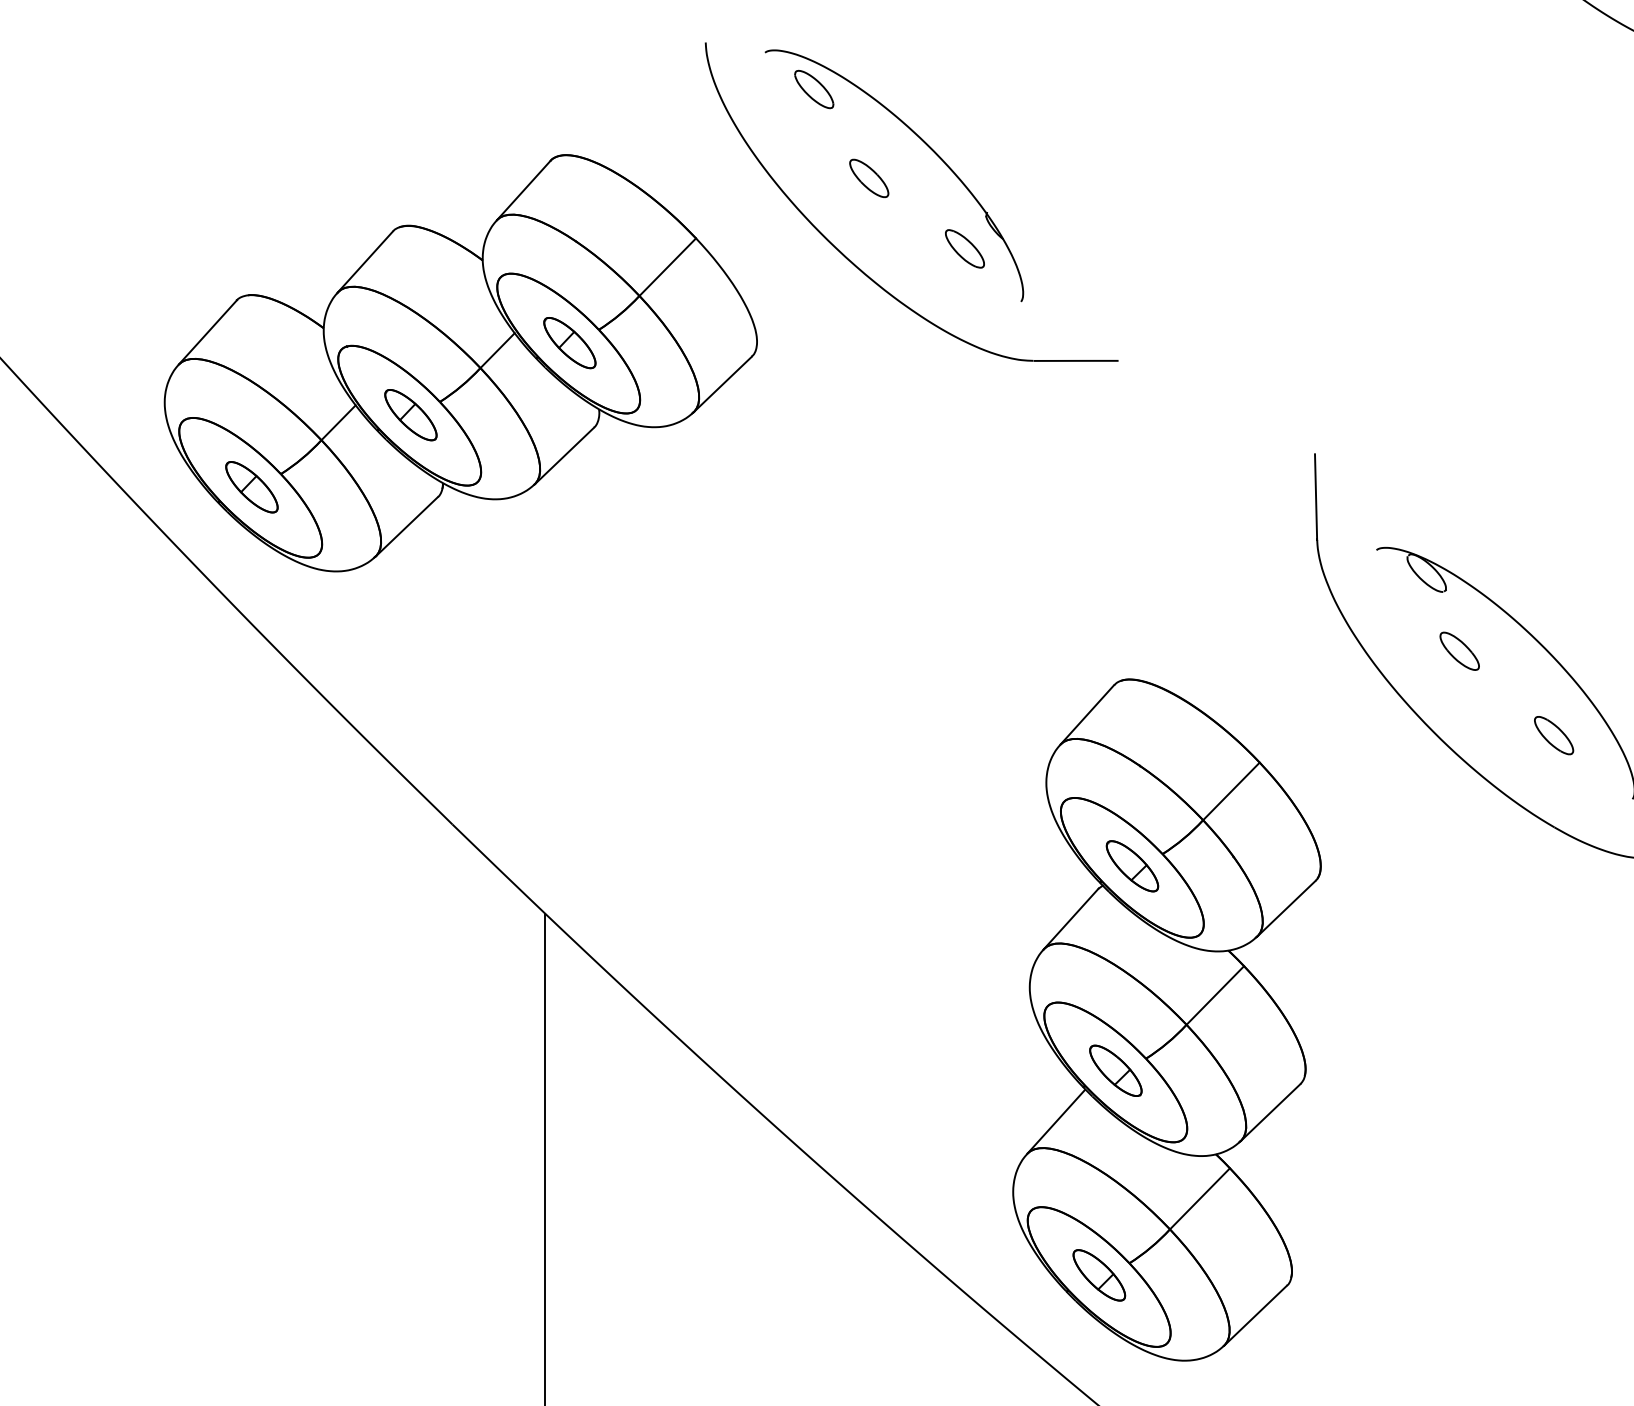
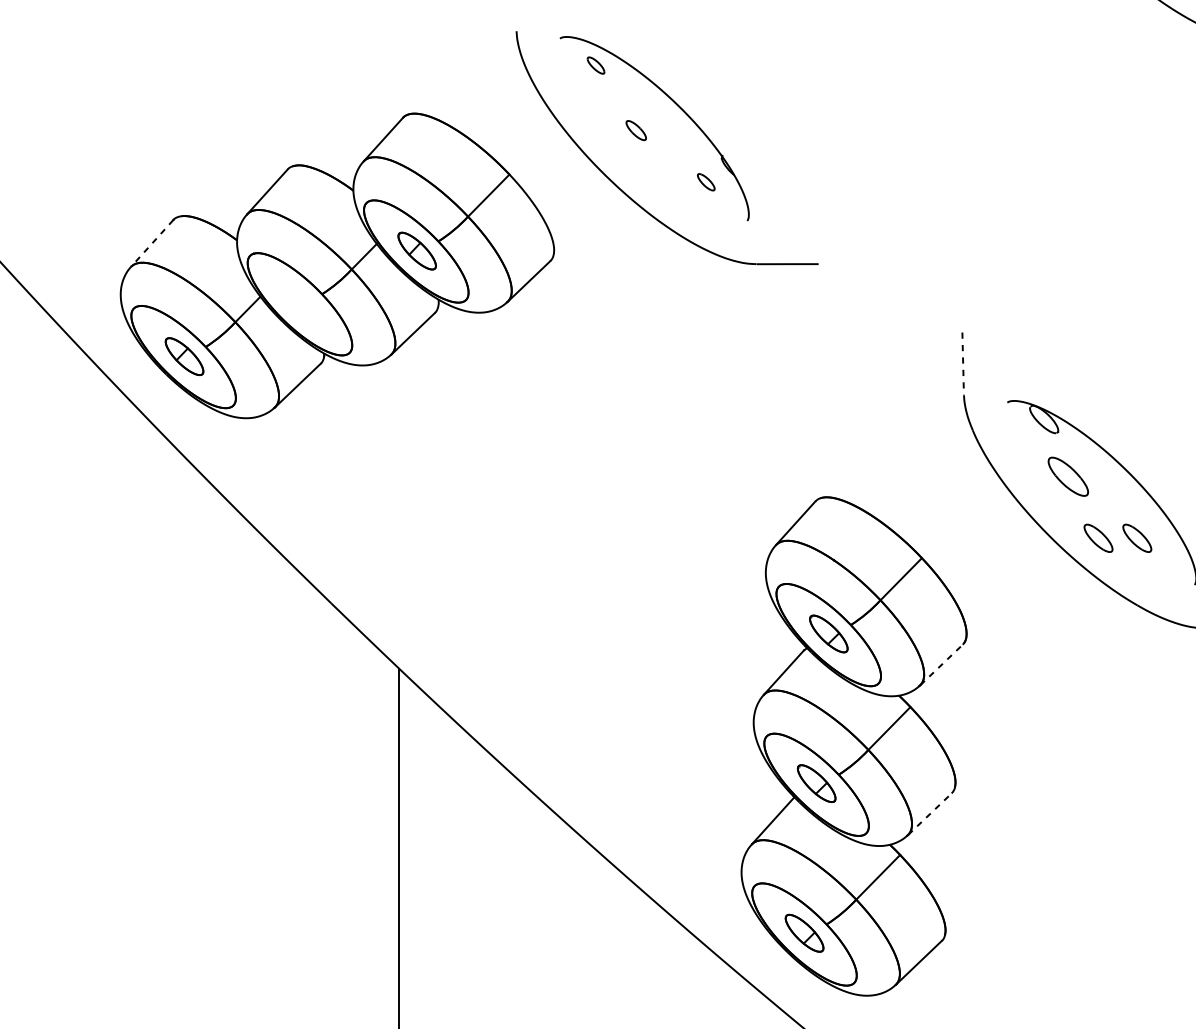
part: (814, 89) -> (596, 65), size x0.6
part: (869, 177) -> (636, 129), size x0.7
part: (964, 248) -> (705, 181), size x0.6
line: (207, 332) -> (152, 243), solid -> dashed
part: (410, 415) -> (300, 304), removed
line: (1316, 497) -> (963, 364), solid -> dashed
part: (1459, 650) -> (1068, 476), size x1.4
part: (1501, 735) -> (1098, 538), added
line: (1286, 908) -> (941, 664), solid -> dashed
line: (1271, 1112) -> (930, 814), solid -> dashed

